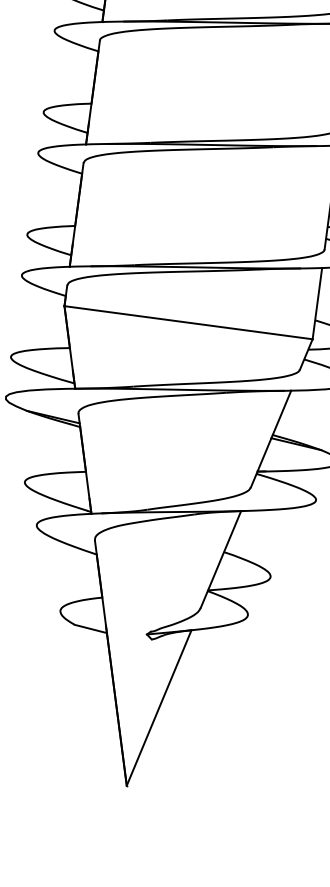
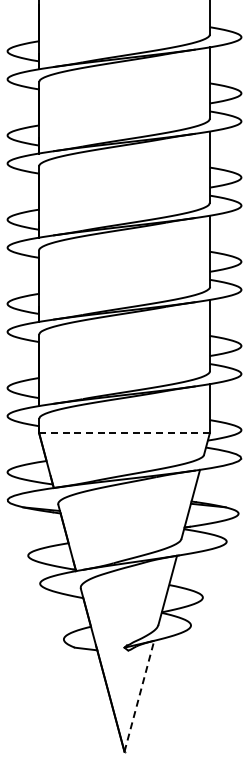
line: (188, 323) -> (124, 433), solid -> dashed
line: (159, 706) -> (139, 695), solid -> dashed

